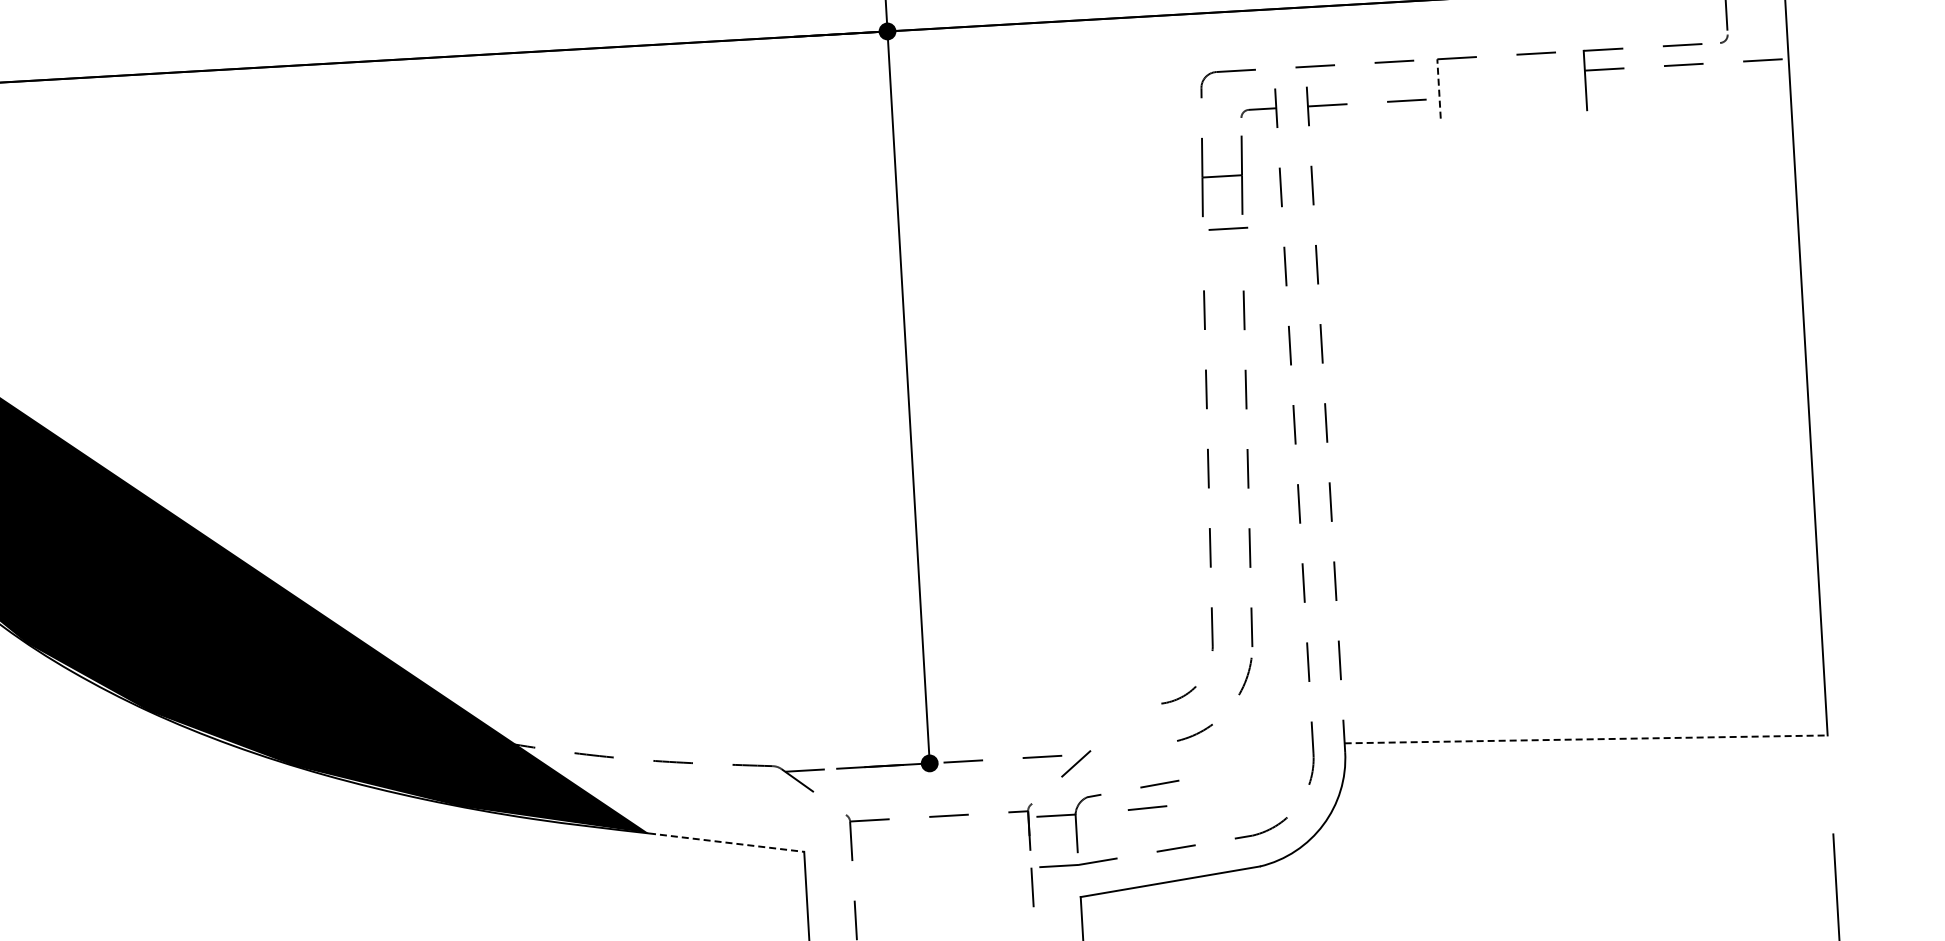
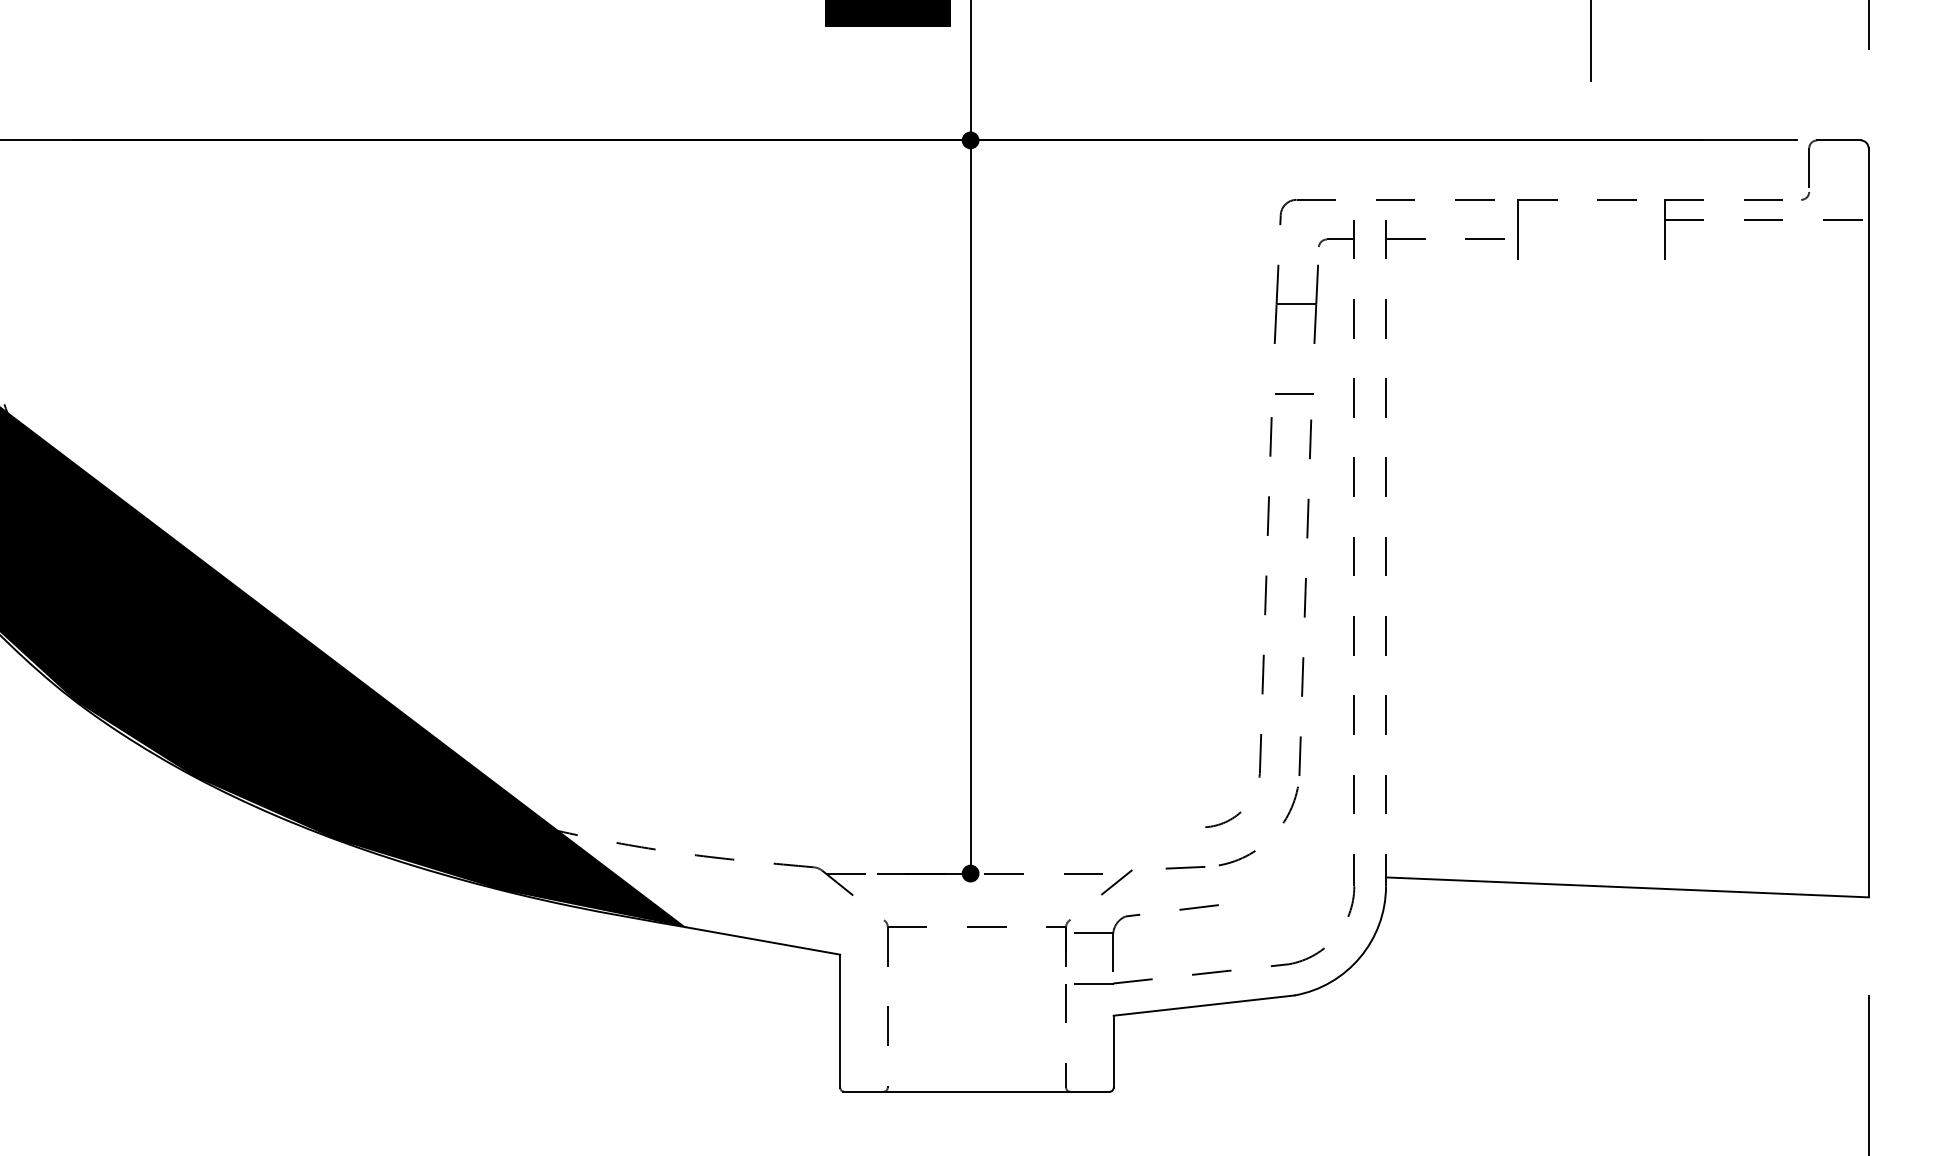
line: (1438, 88) -> (1517, 229), dashed -> solid
line: (1228, 228) -> (1294, 393), moved
line: (1586, 739) -> (1627, 887), dashed -> solid
line: (1147, 807) -> (1185, 867), moved
line: (726, 843) -> (763, 941), dashed -> solid

